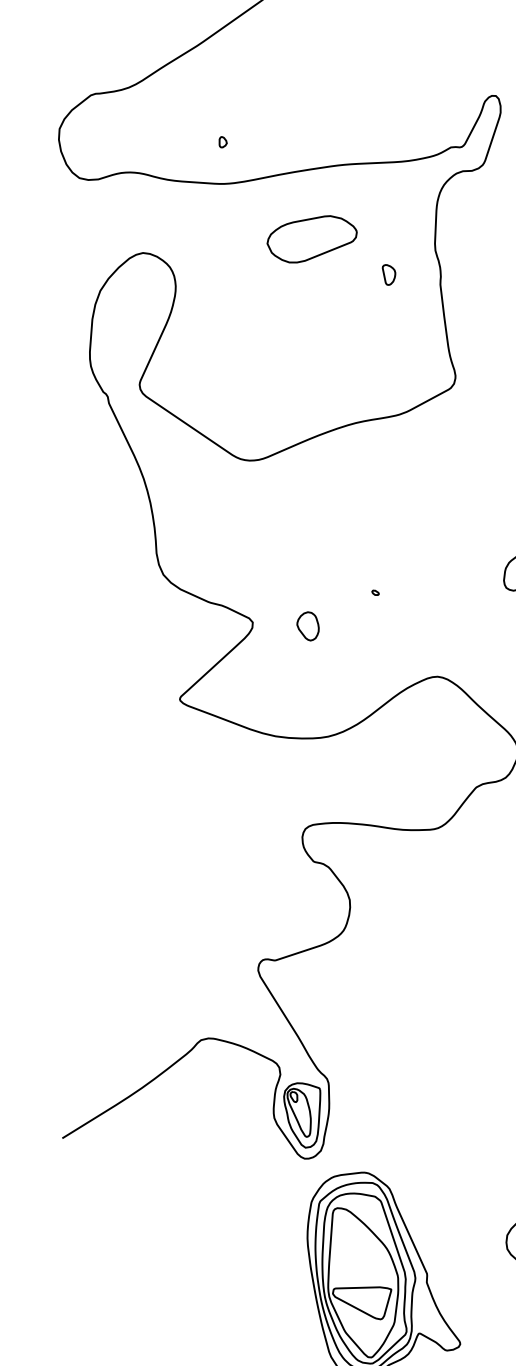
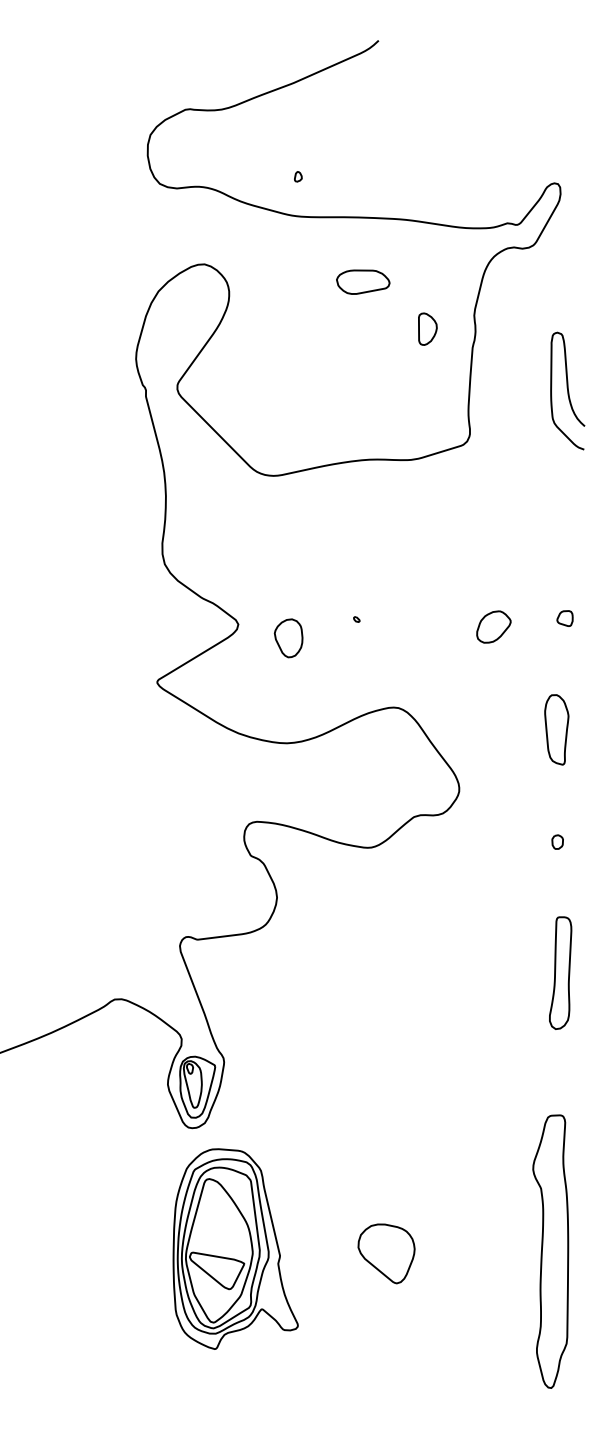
part: (312, 238) -> (363, 281), size x0.62
part: (389, 273) -> (427, 328), size x1.67
part: (308, 626) -> (288, 638), size x1.43

